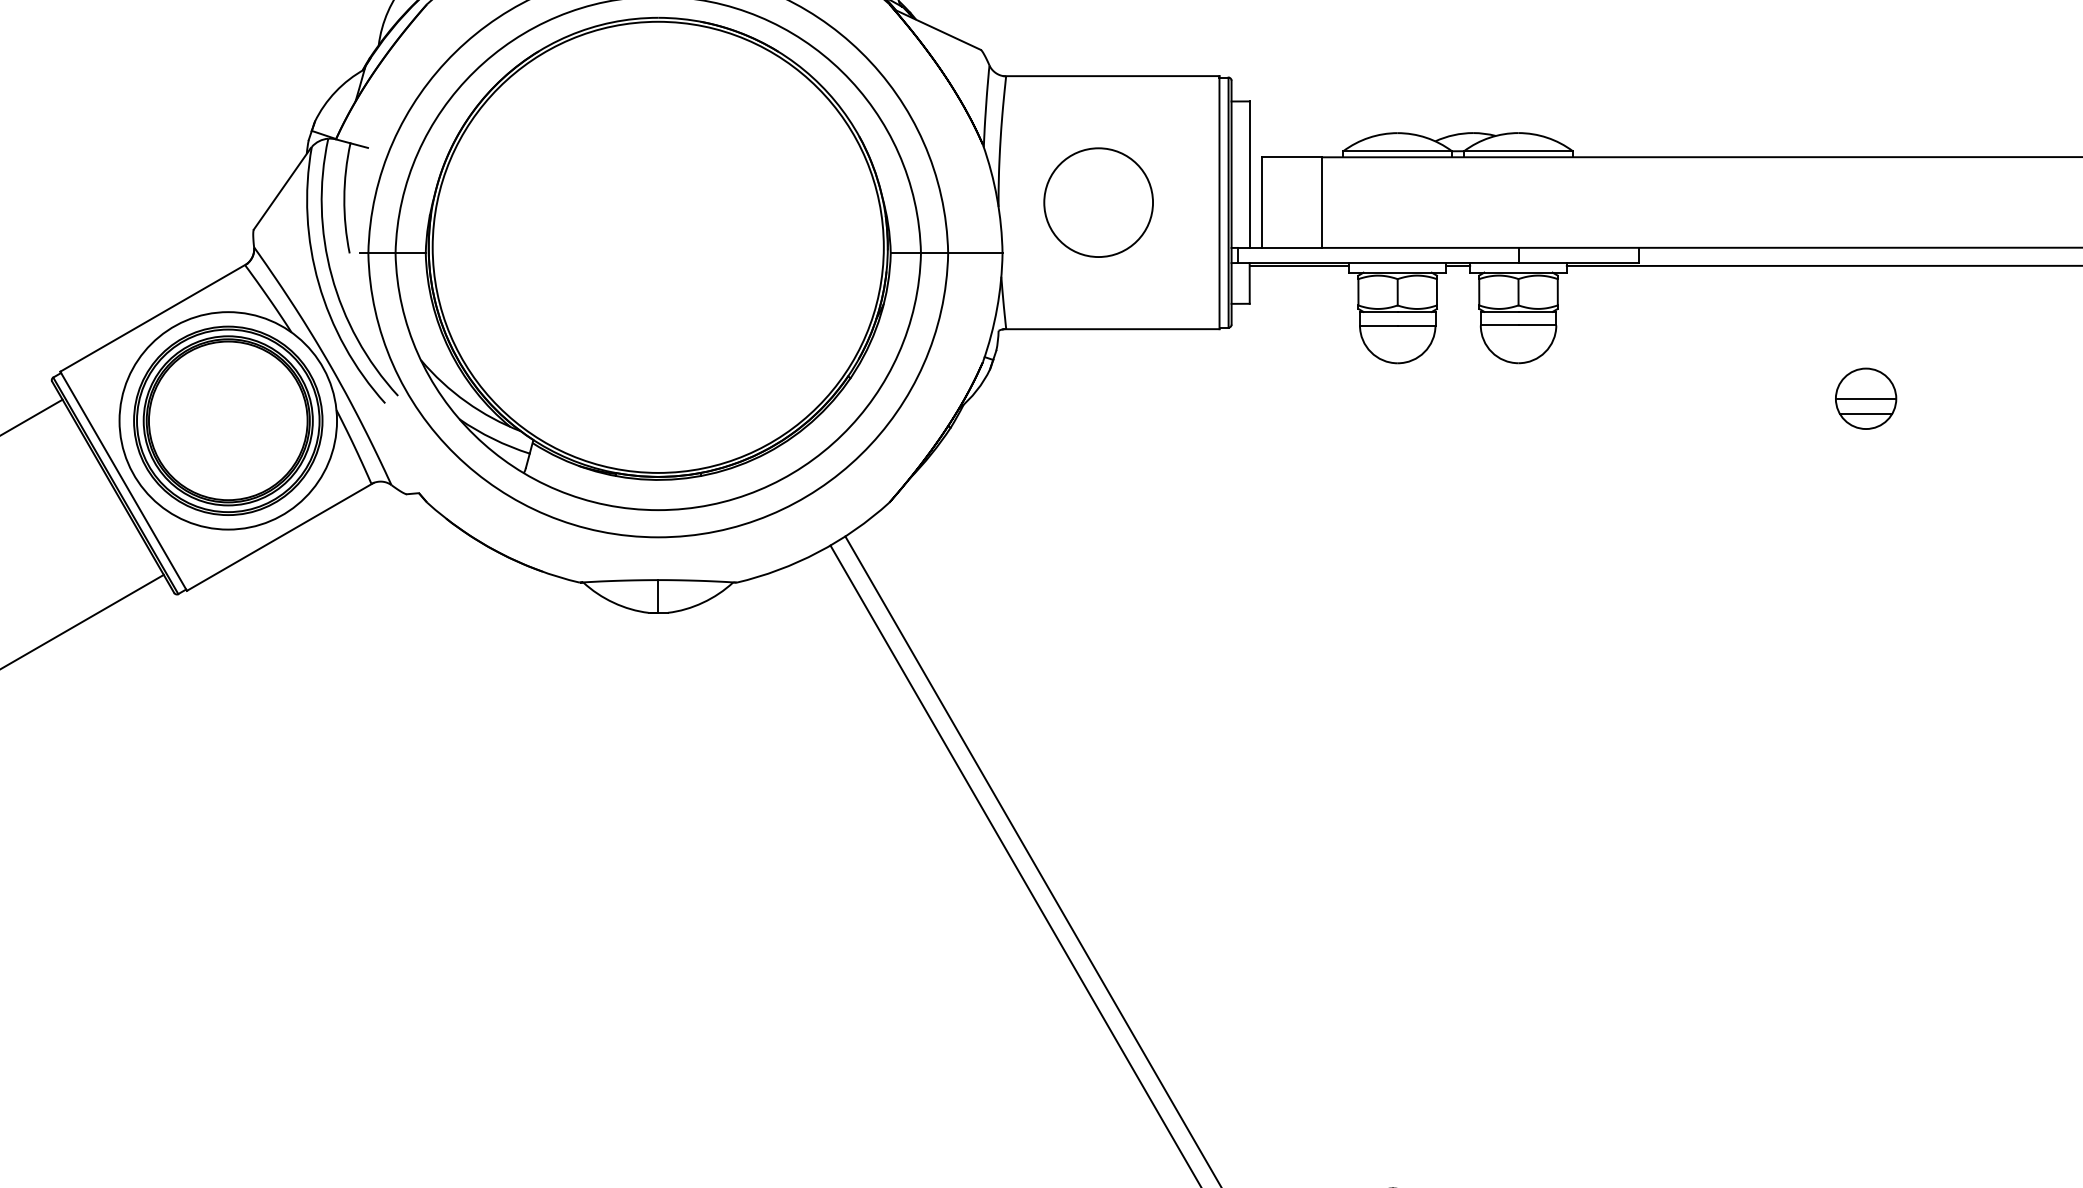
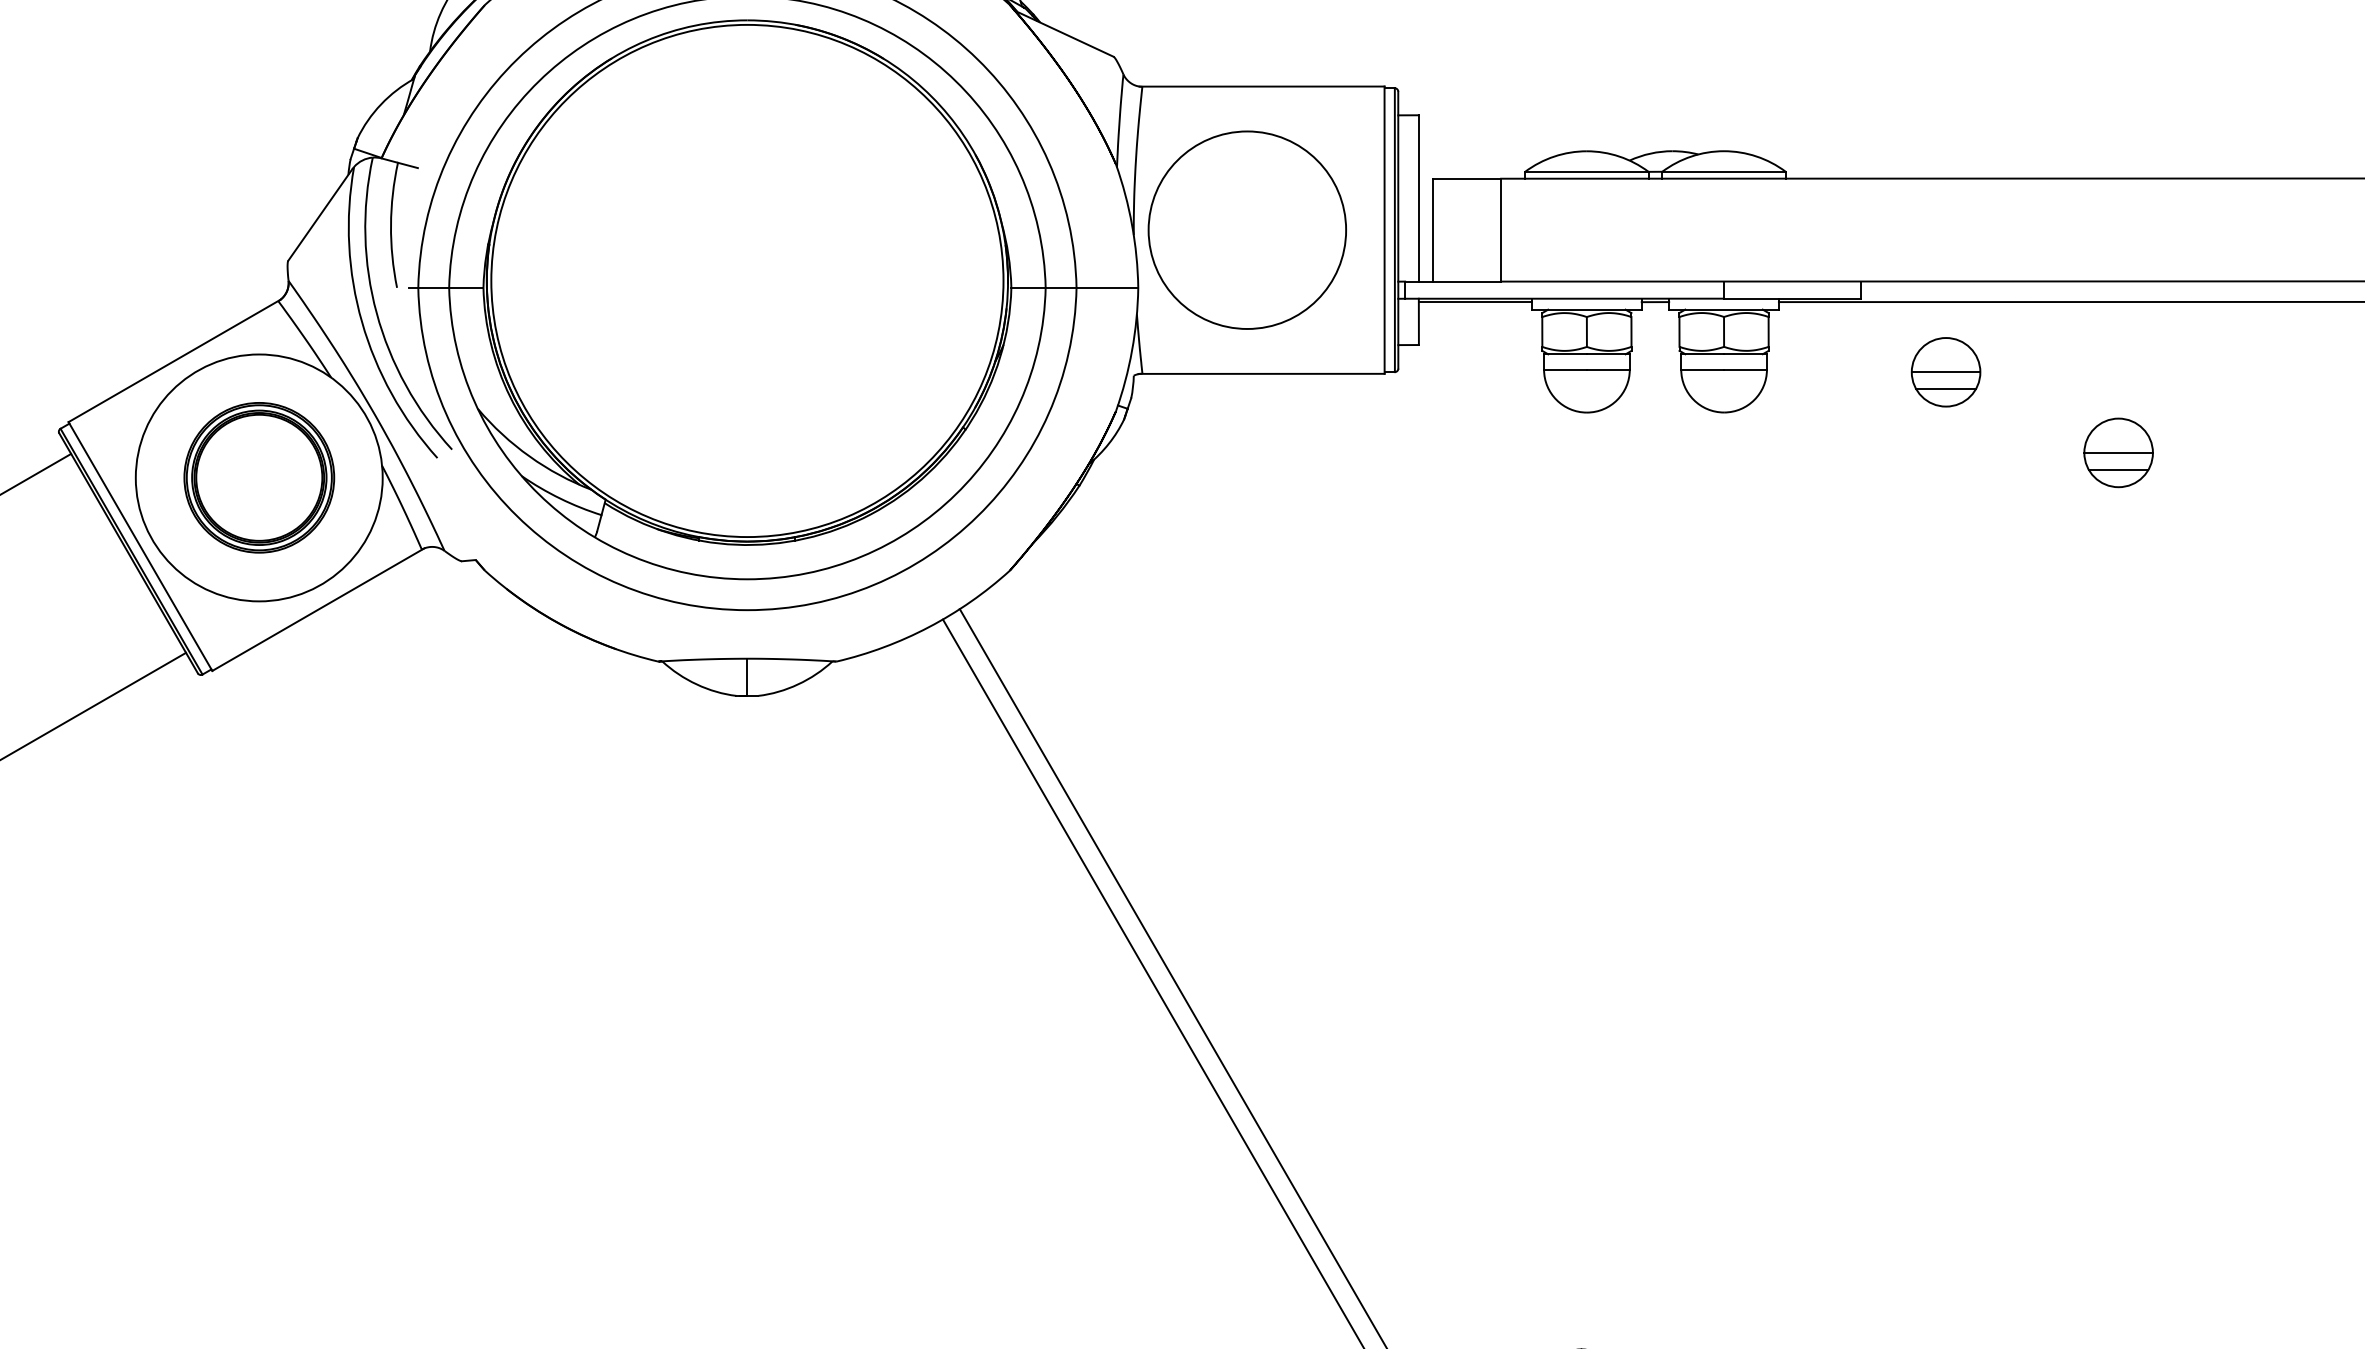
circle: (1098, 202) -> (1247, 230), size x1.6
part: (1714, 327) -> (1946, 371), added
part: (228, 420) -> (259, 477), size x0.7

